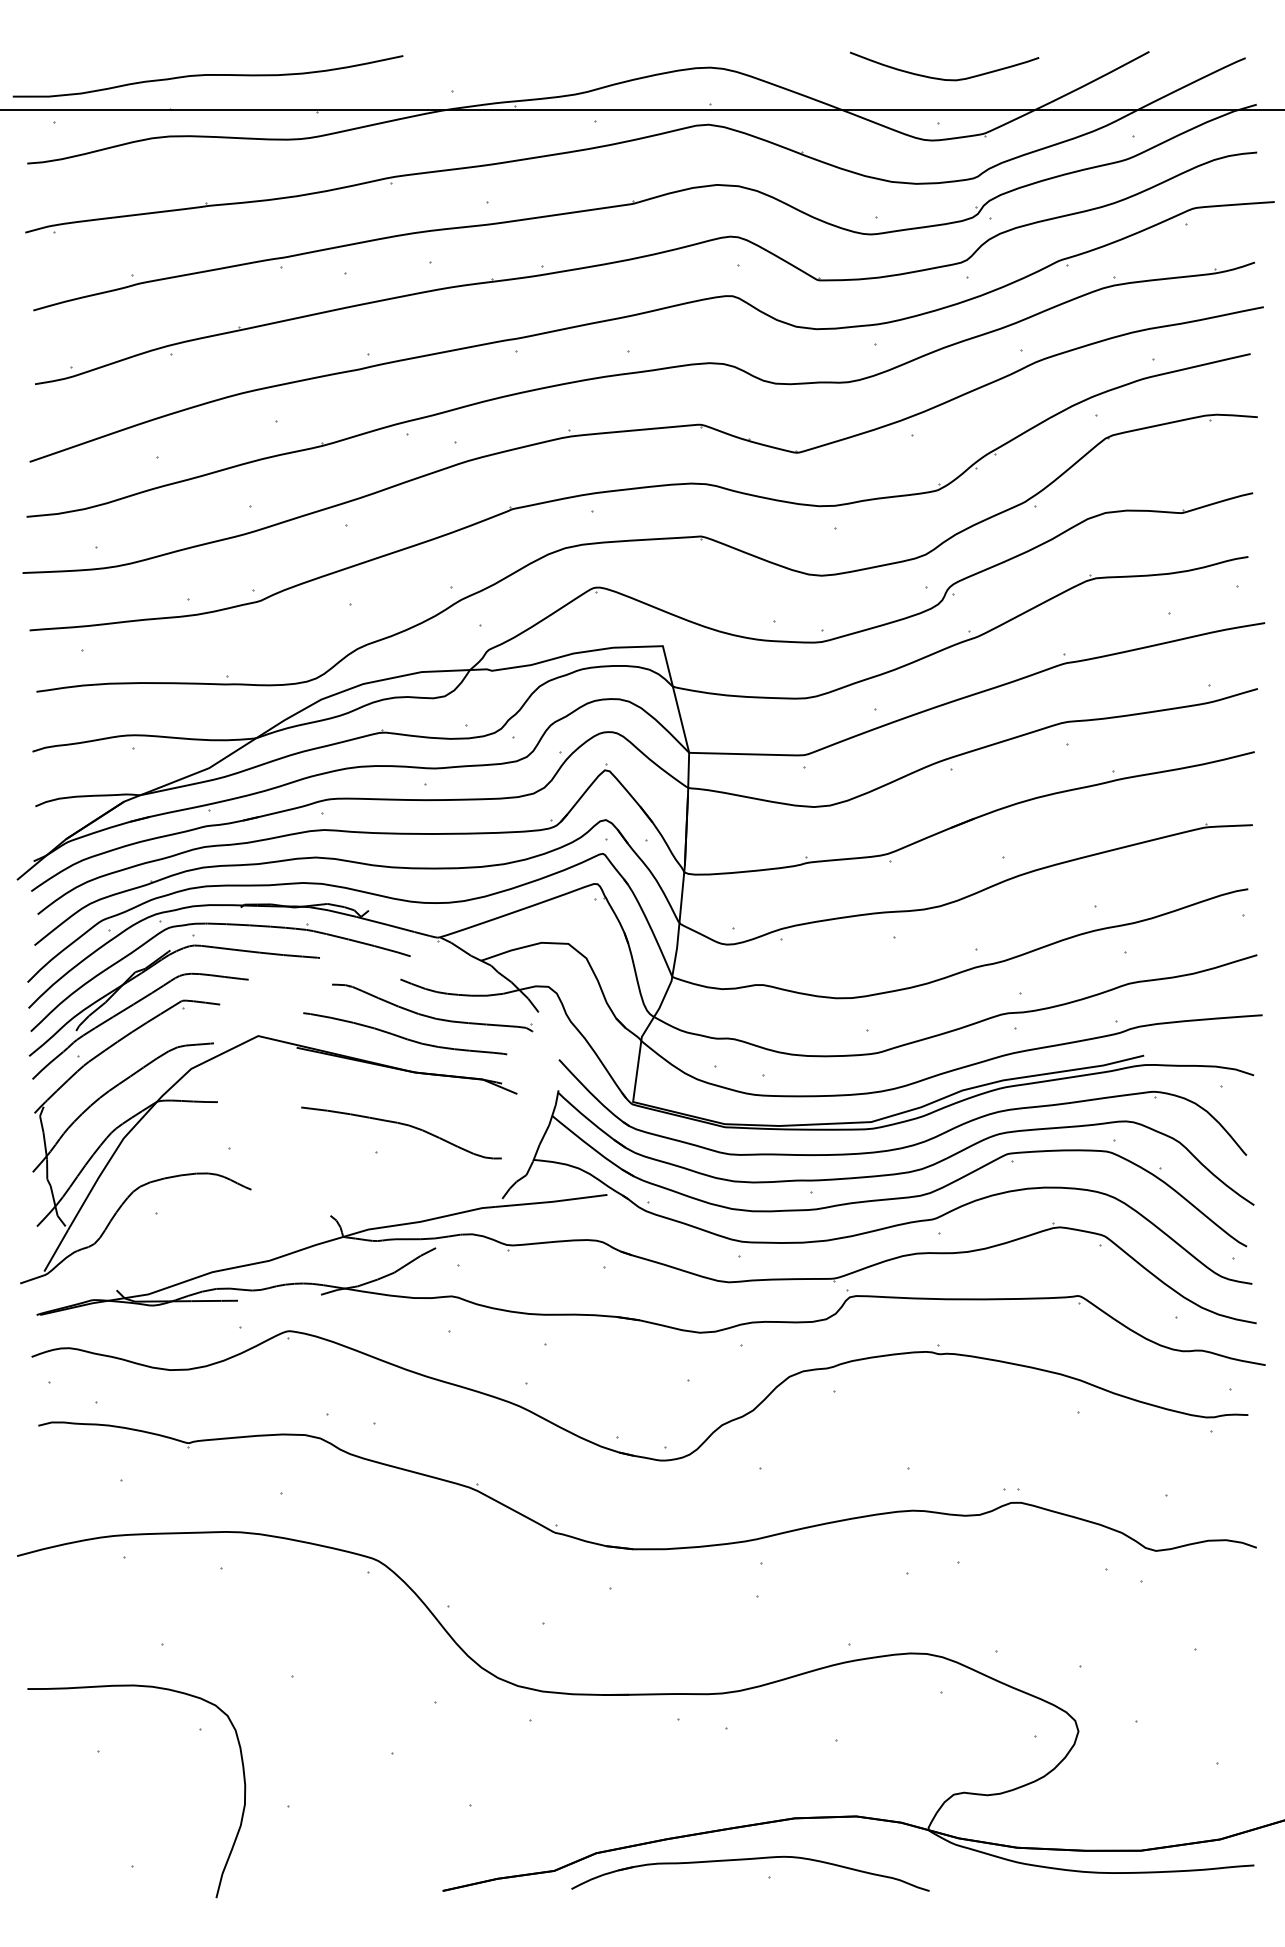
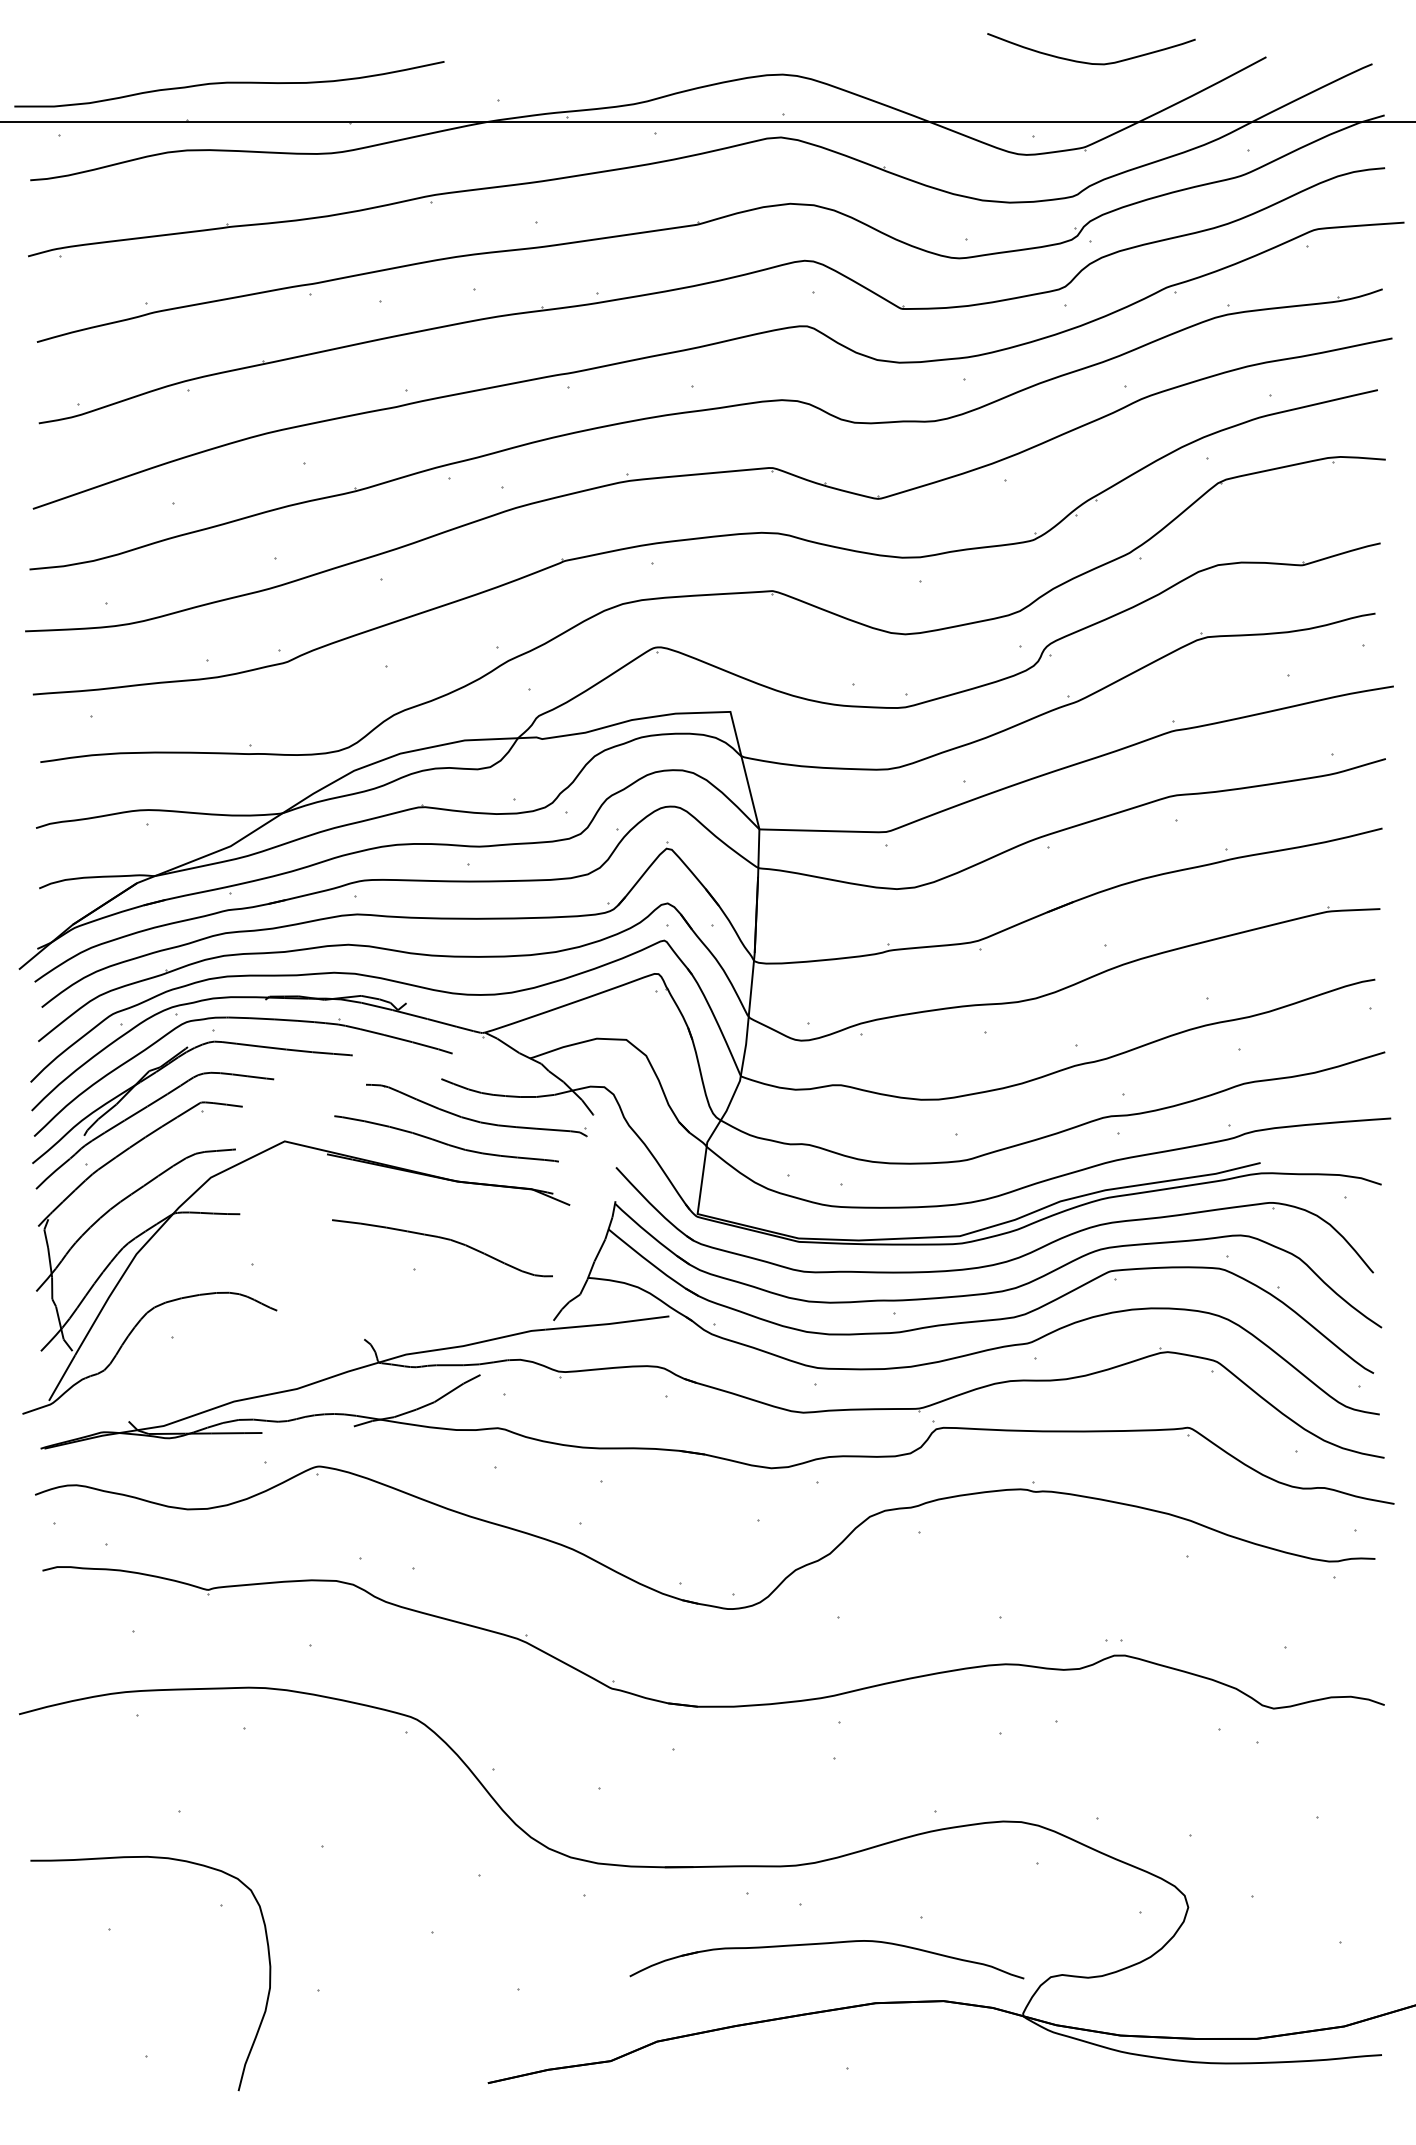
curve: (943, 78) -> (1090, 62), moved
part: (746, 1860) -> (822, 1944), moved

